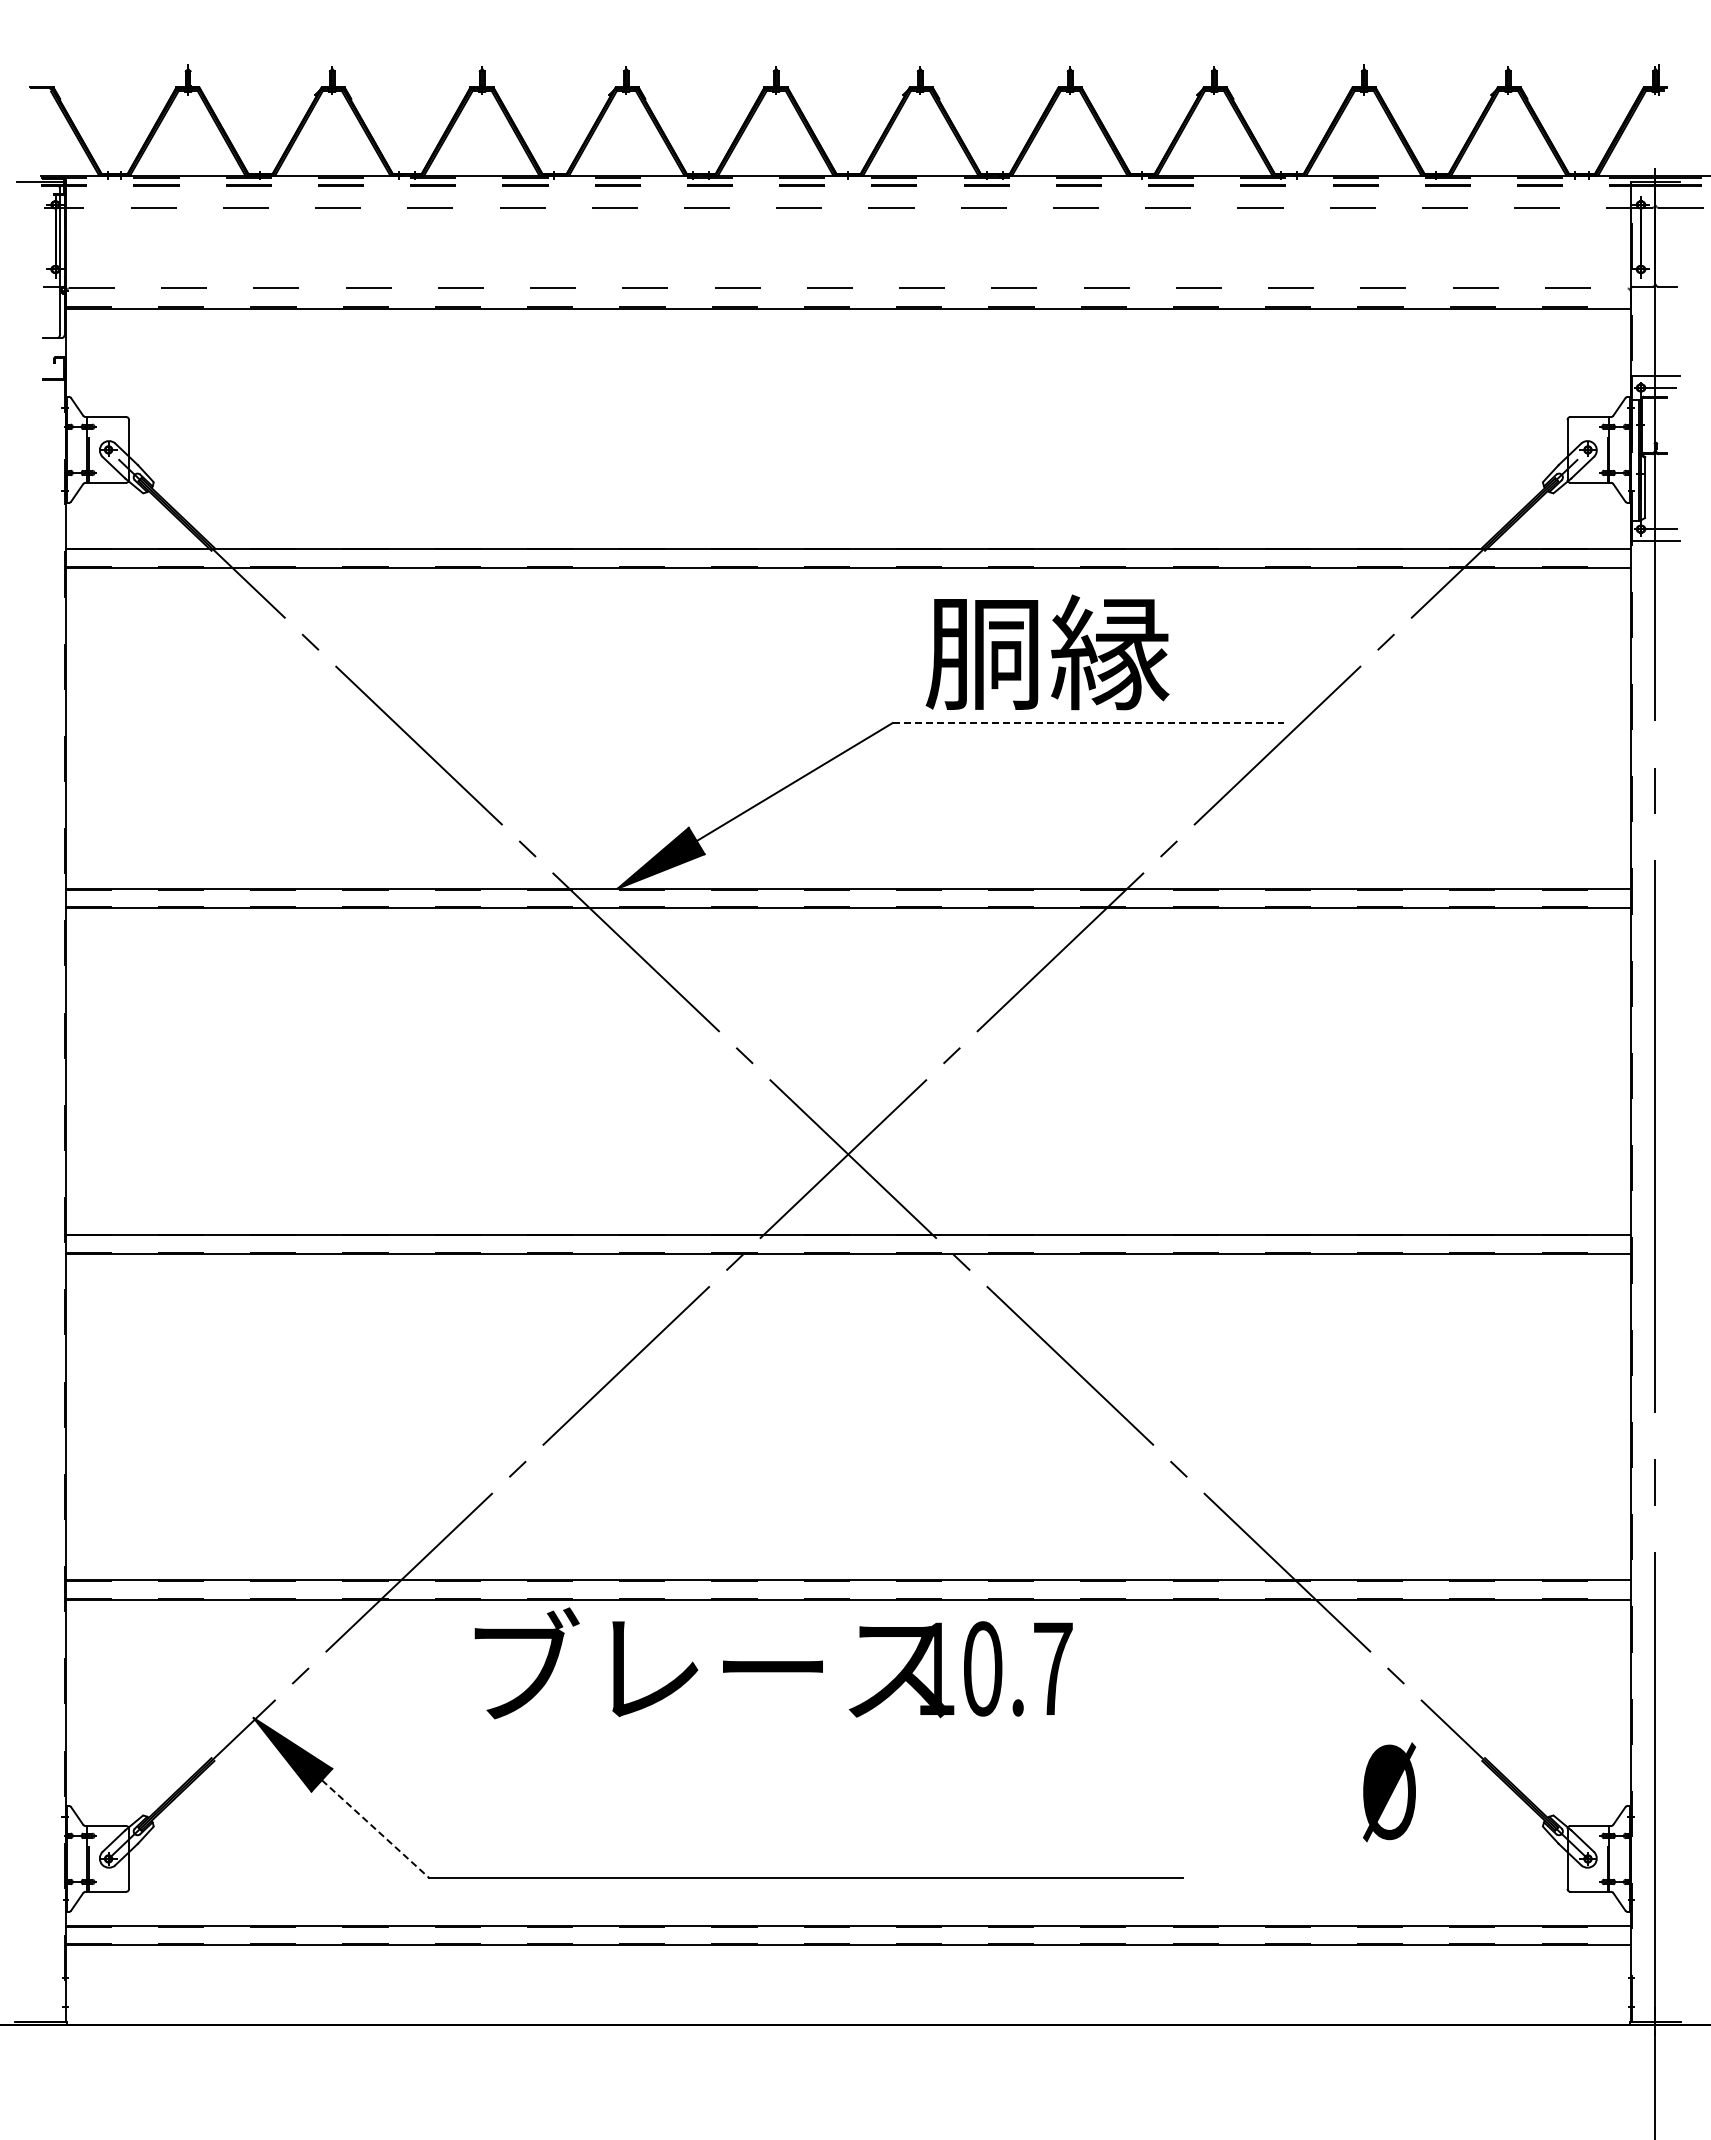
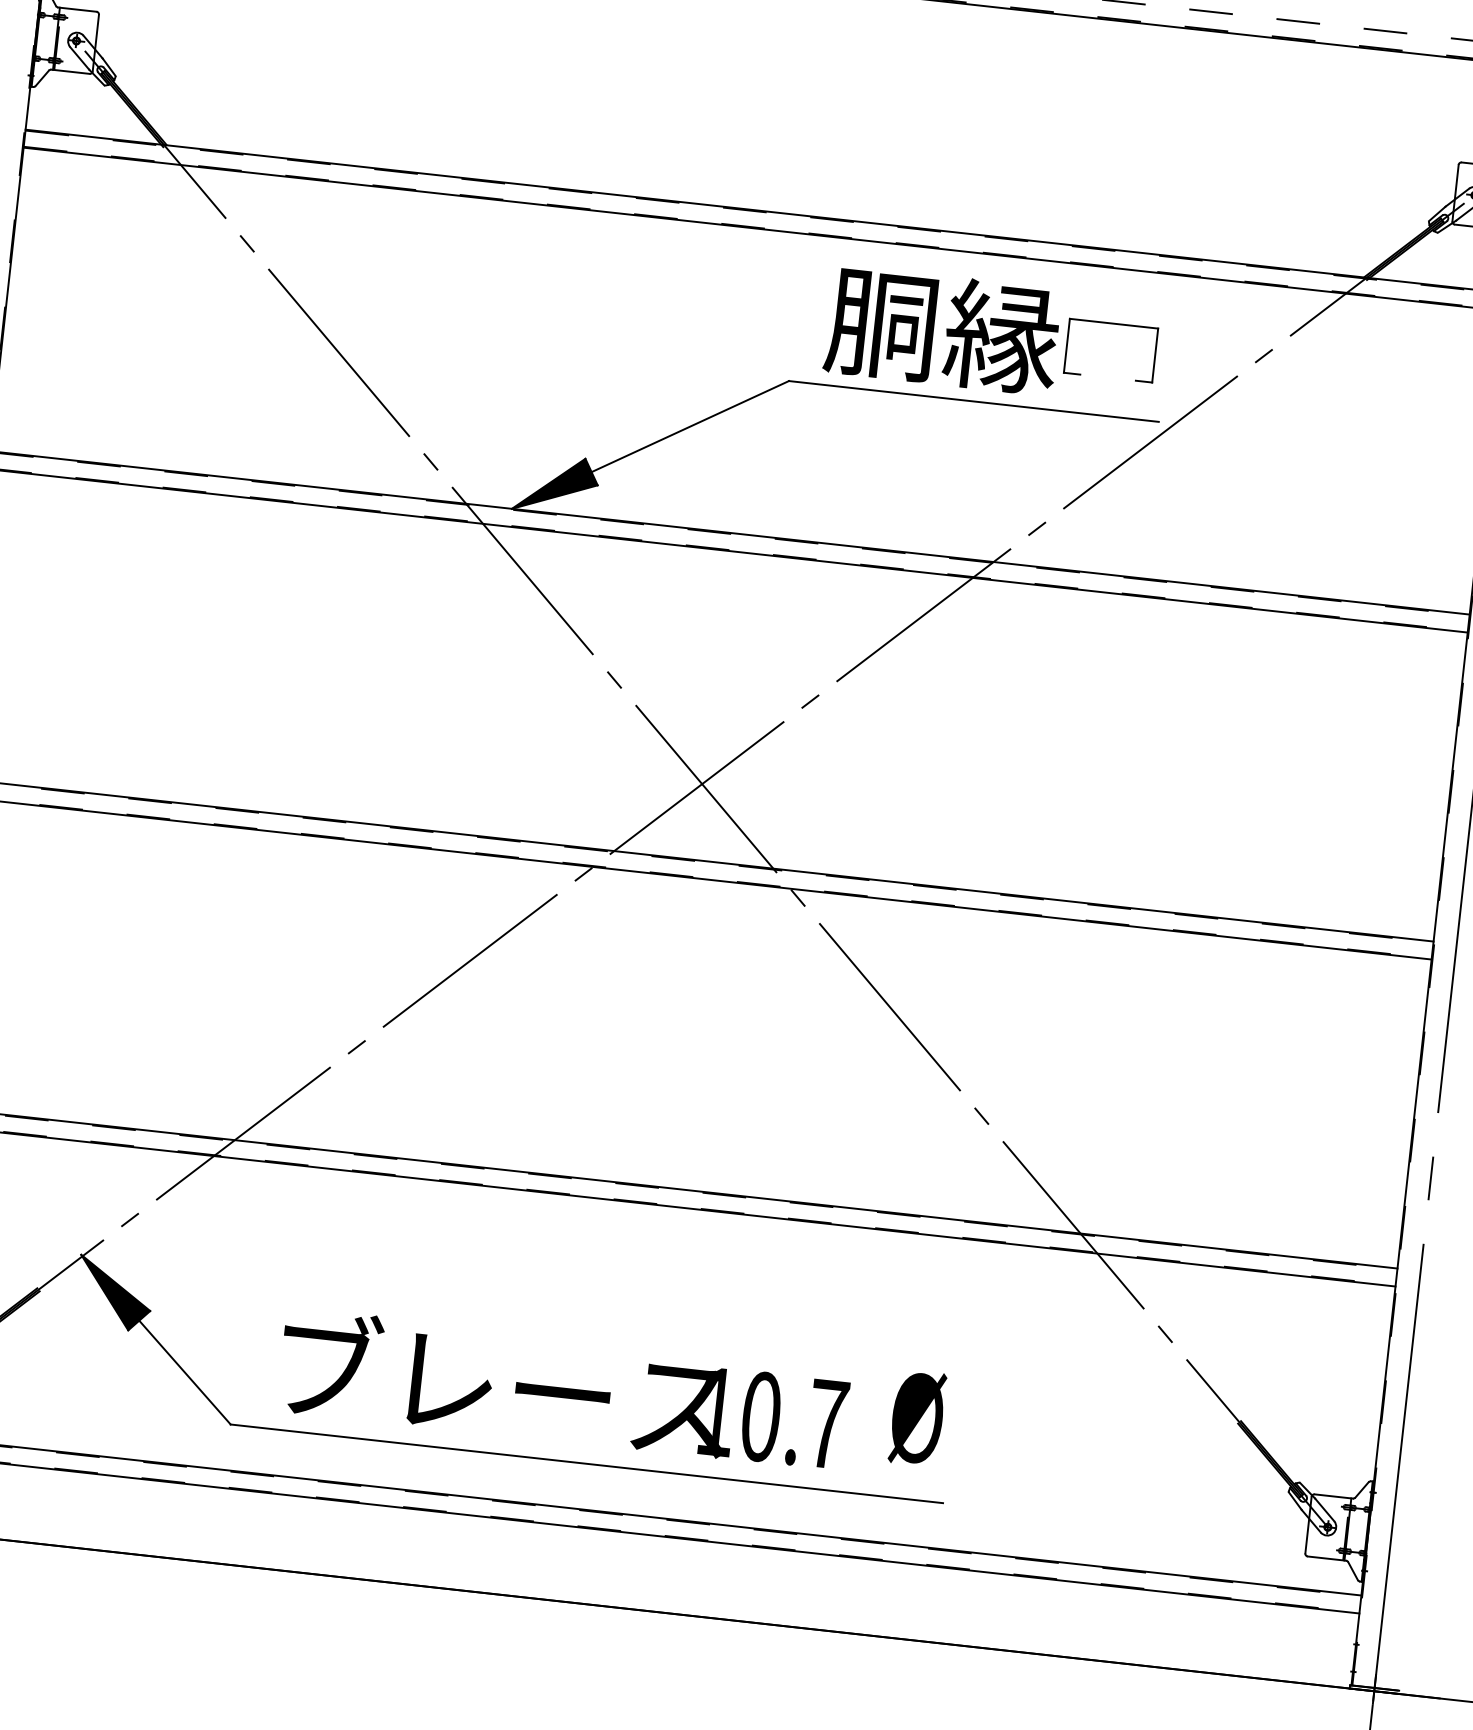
part: (1225, 626) -> (1113, 324), added
line: (1088, 723) -> (974, 401), dashed -> solid
text: (773, 1663) -> (563, 1389), moved
text: (1389, 1792) -> (917, 1418), moved
line: (375, 1829) -> (184, 1372), dashed -> solid

